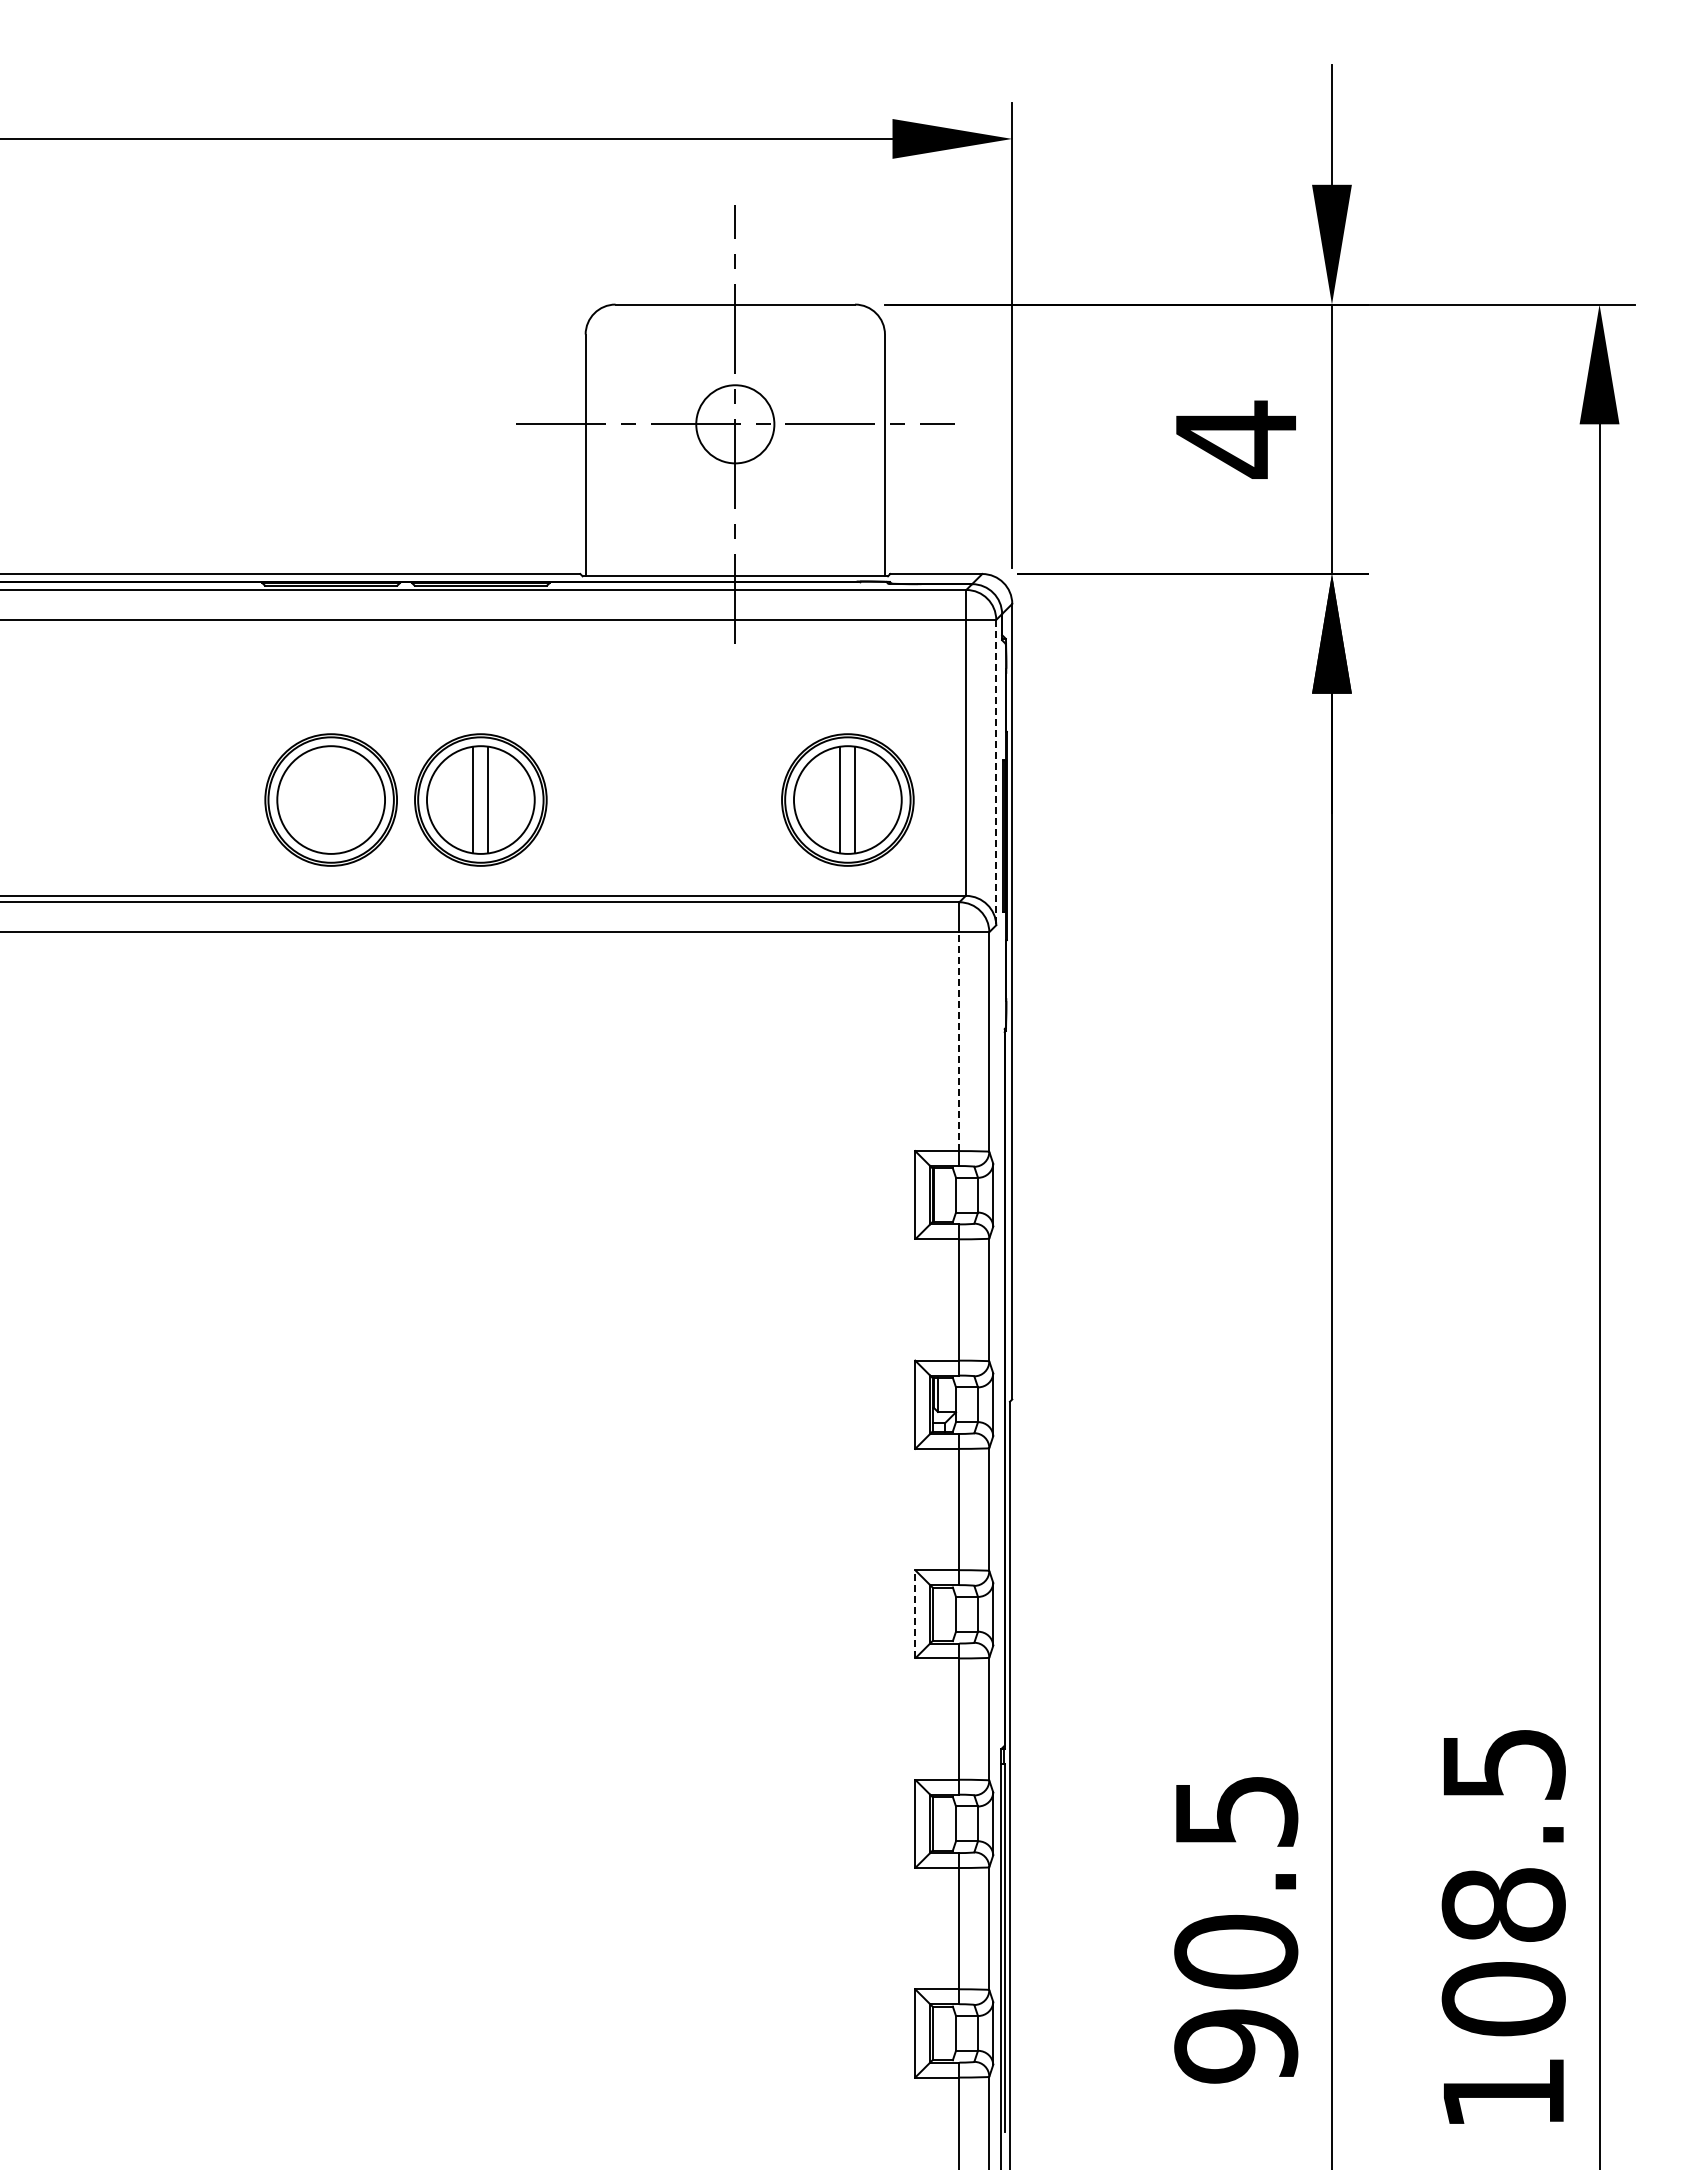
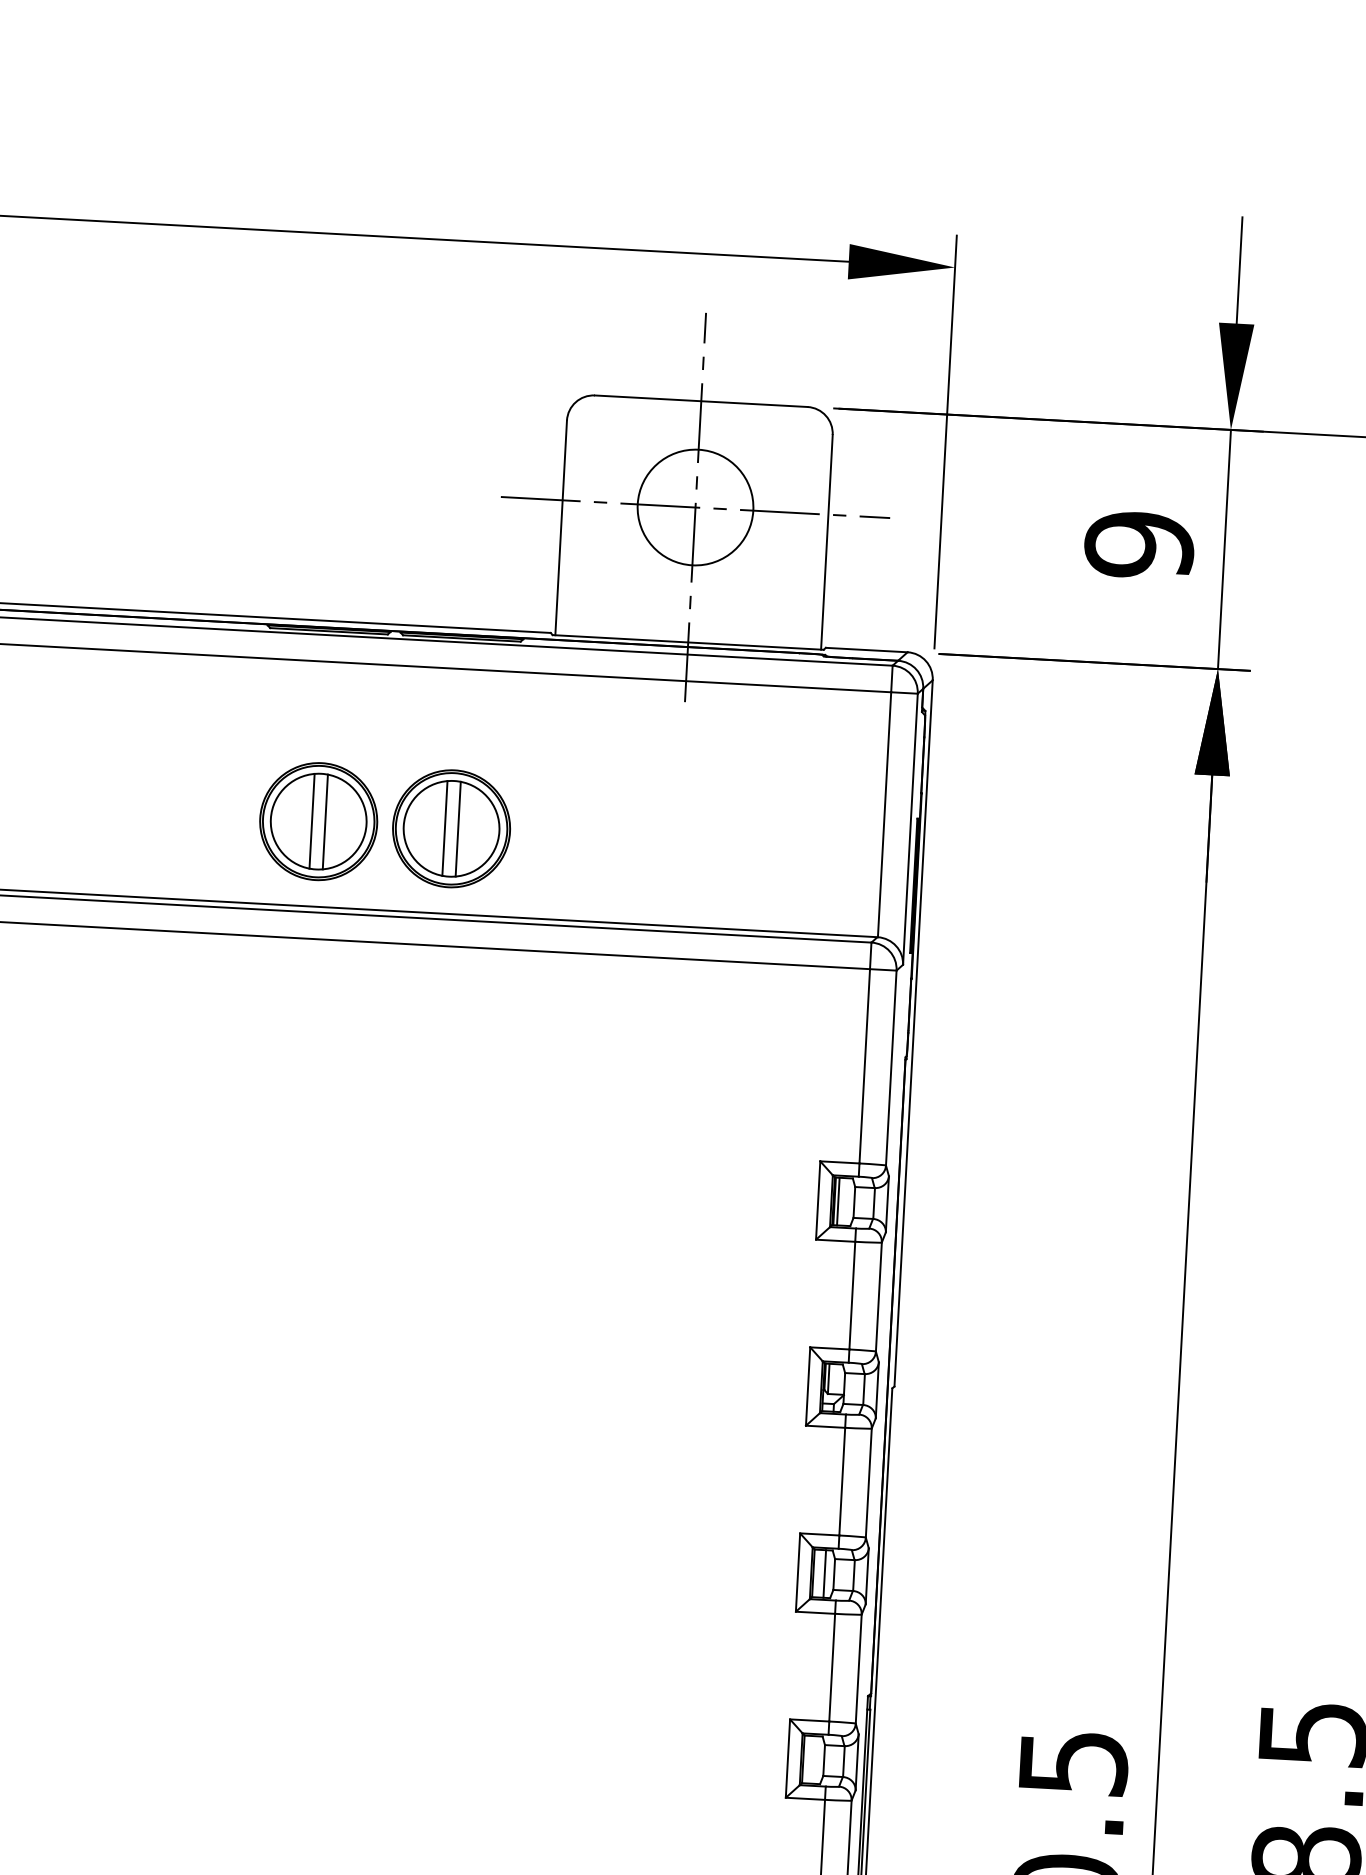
circle: (735, 424) -> (695, 507), size x1.67
text: (1236, 439) -> (1139, 545), 4 -> 9
line: (996, 772) -> (910, 829), dashed -> solid
line: (323, 799) -> (311, 820), added
line: (338, 799) -> (325, 821), added
part: (847, 799) -> (777, 845), removed
line: (959, 1041) -> (864, 1066), dashed -> solid
line: (937, 1195) -> (837, 1201), added
line: (915, 1613) -> (798, 1571), dashed -> solid
line: (945, 1614) -> (824, 1574), added

